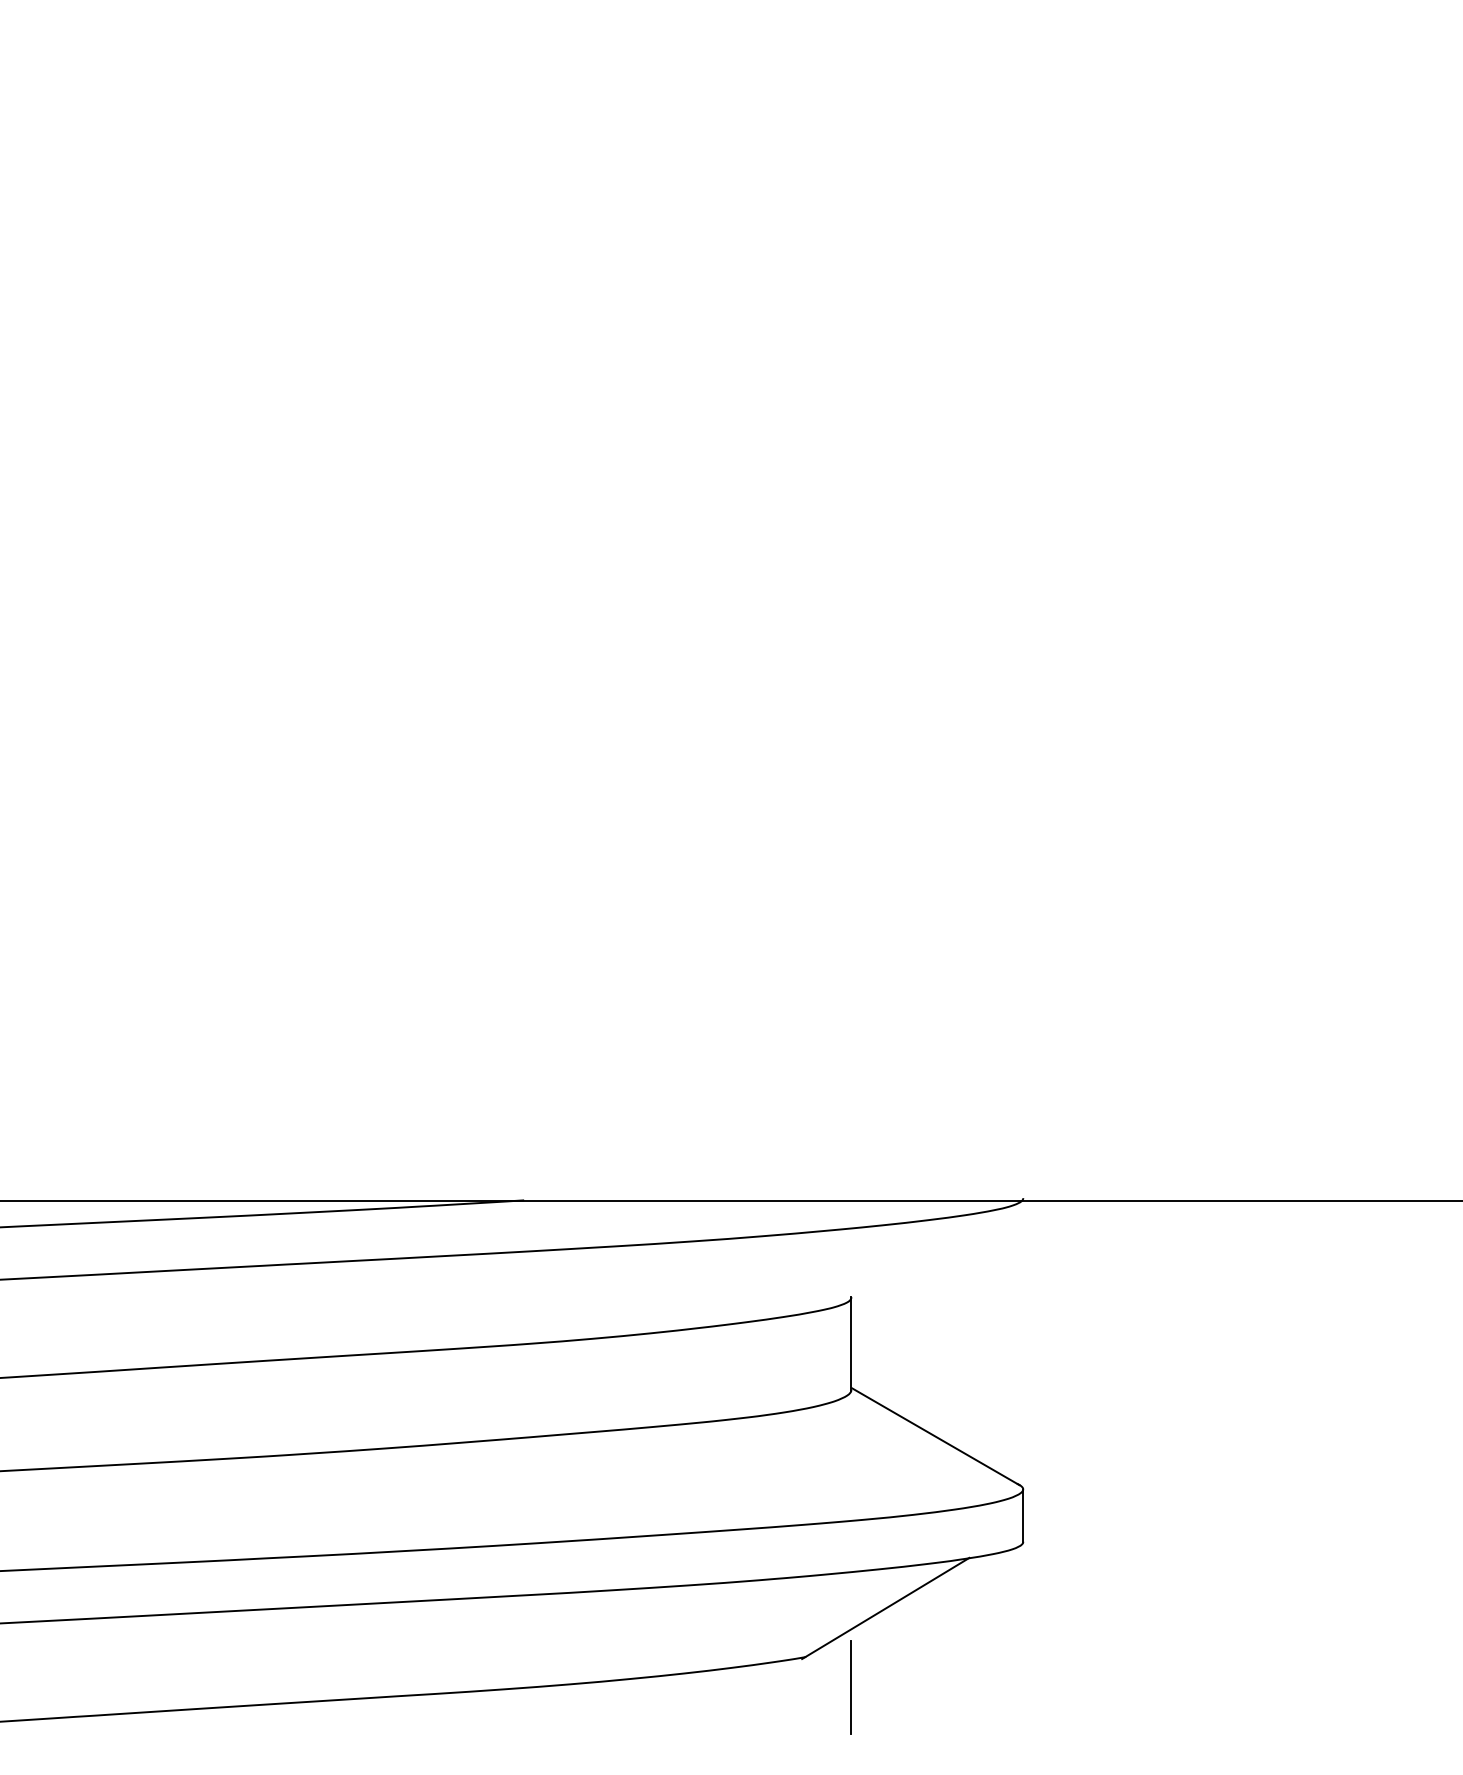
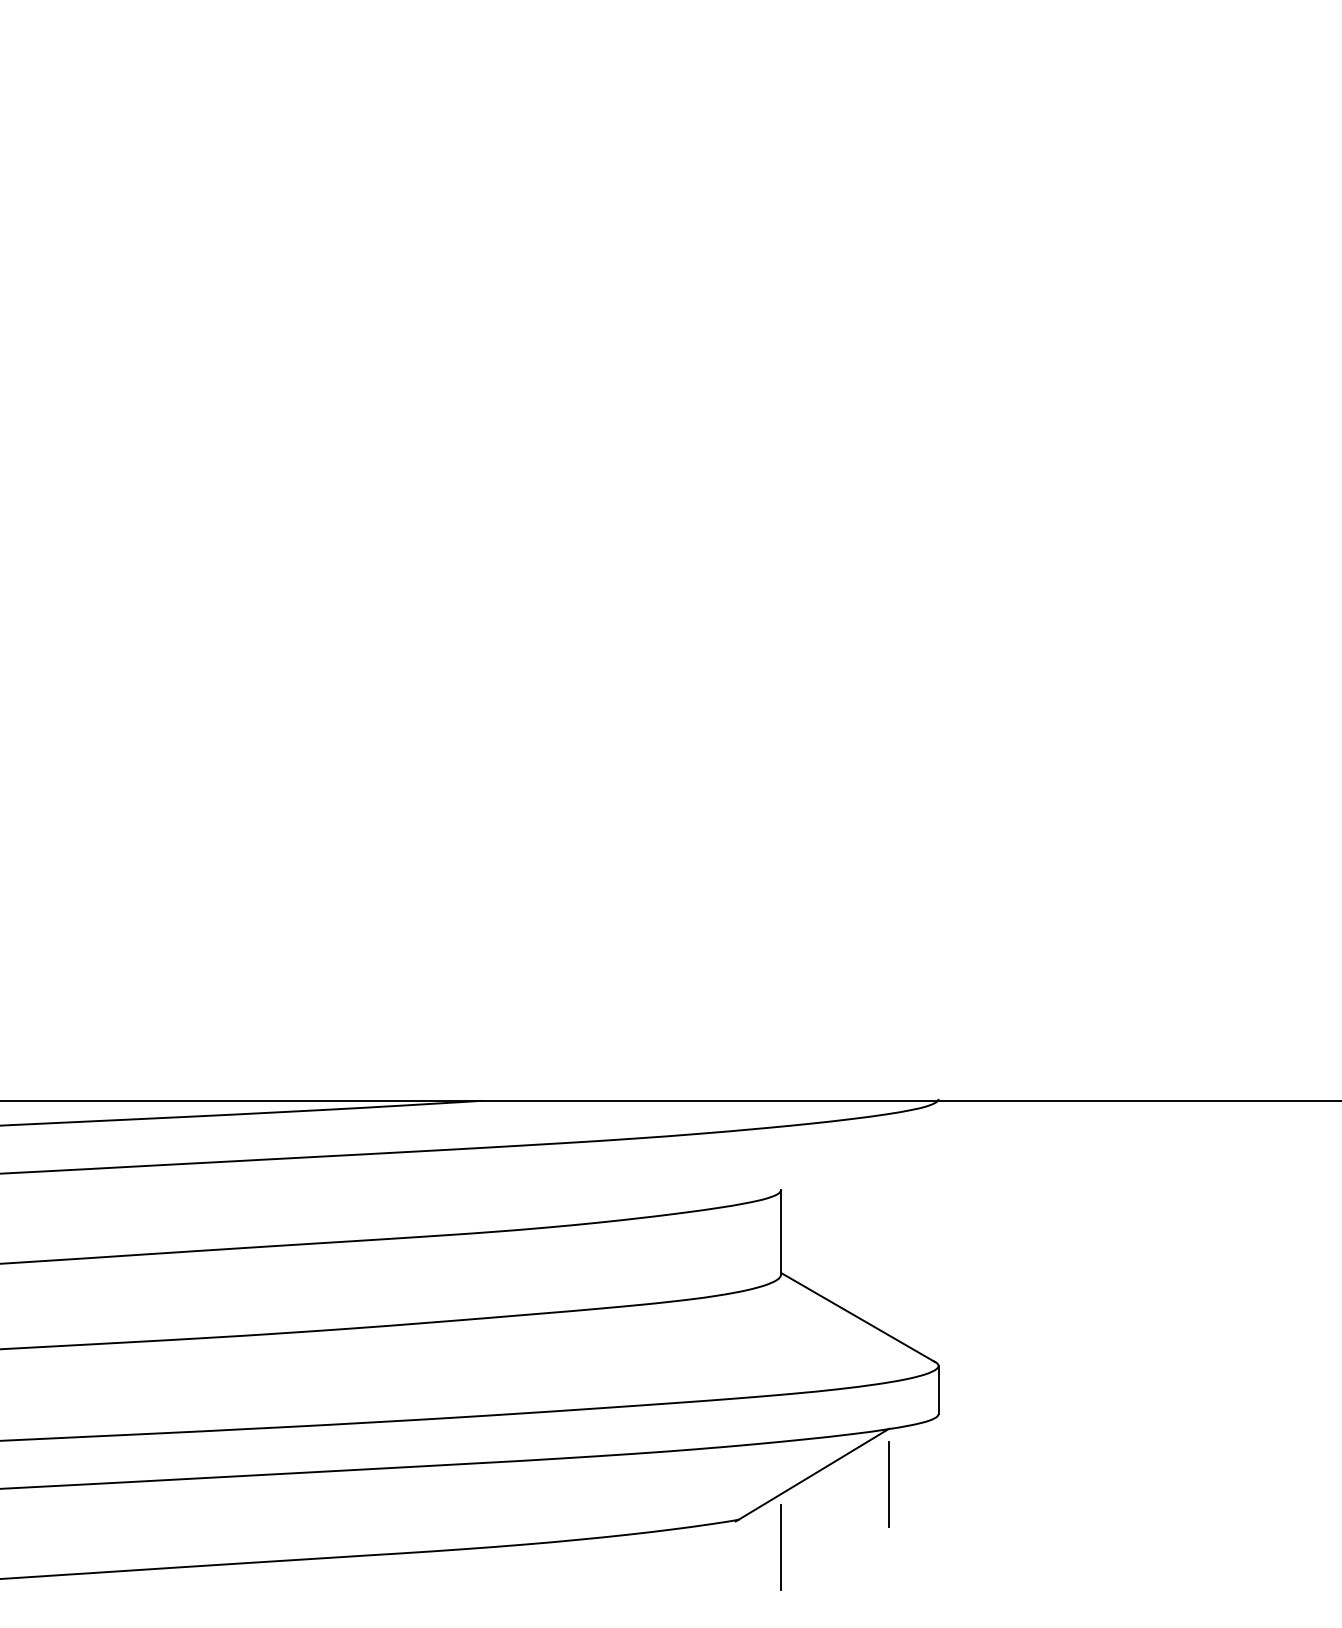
line: (968, 1618) -> (888, 1484), added

